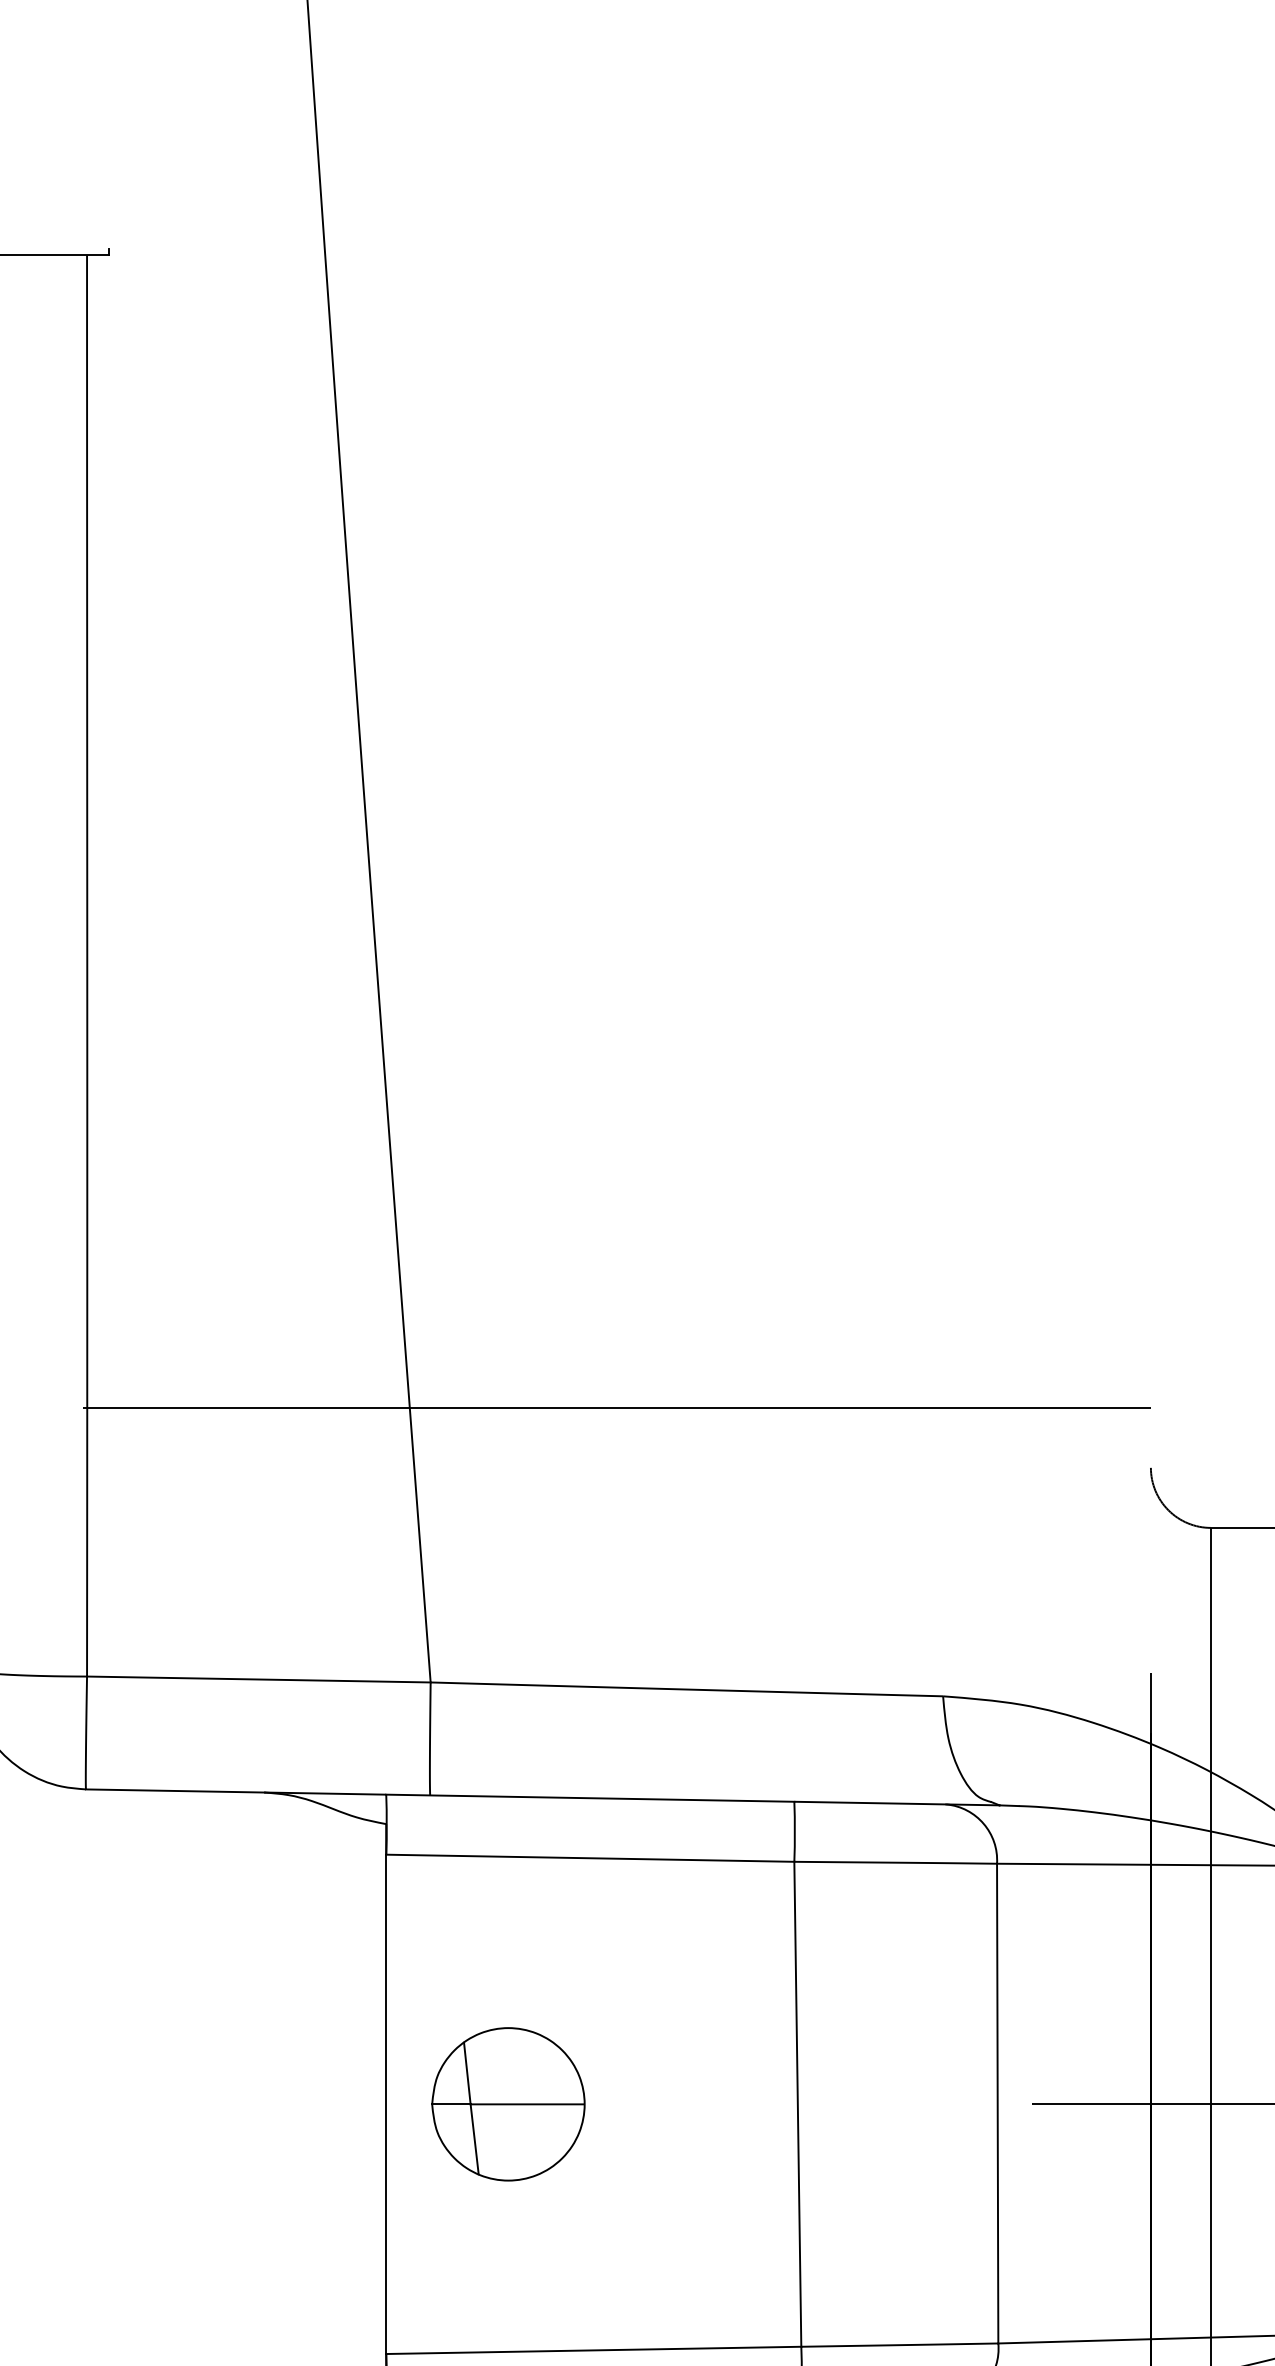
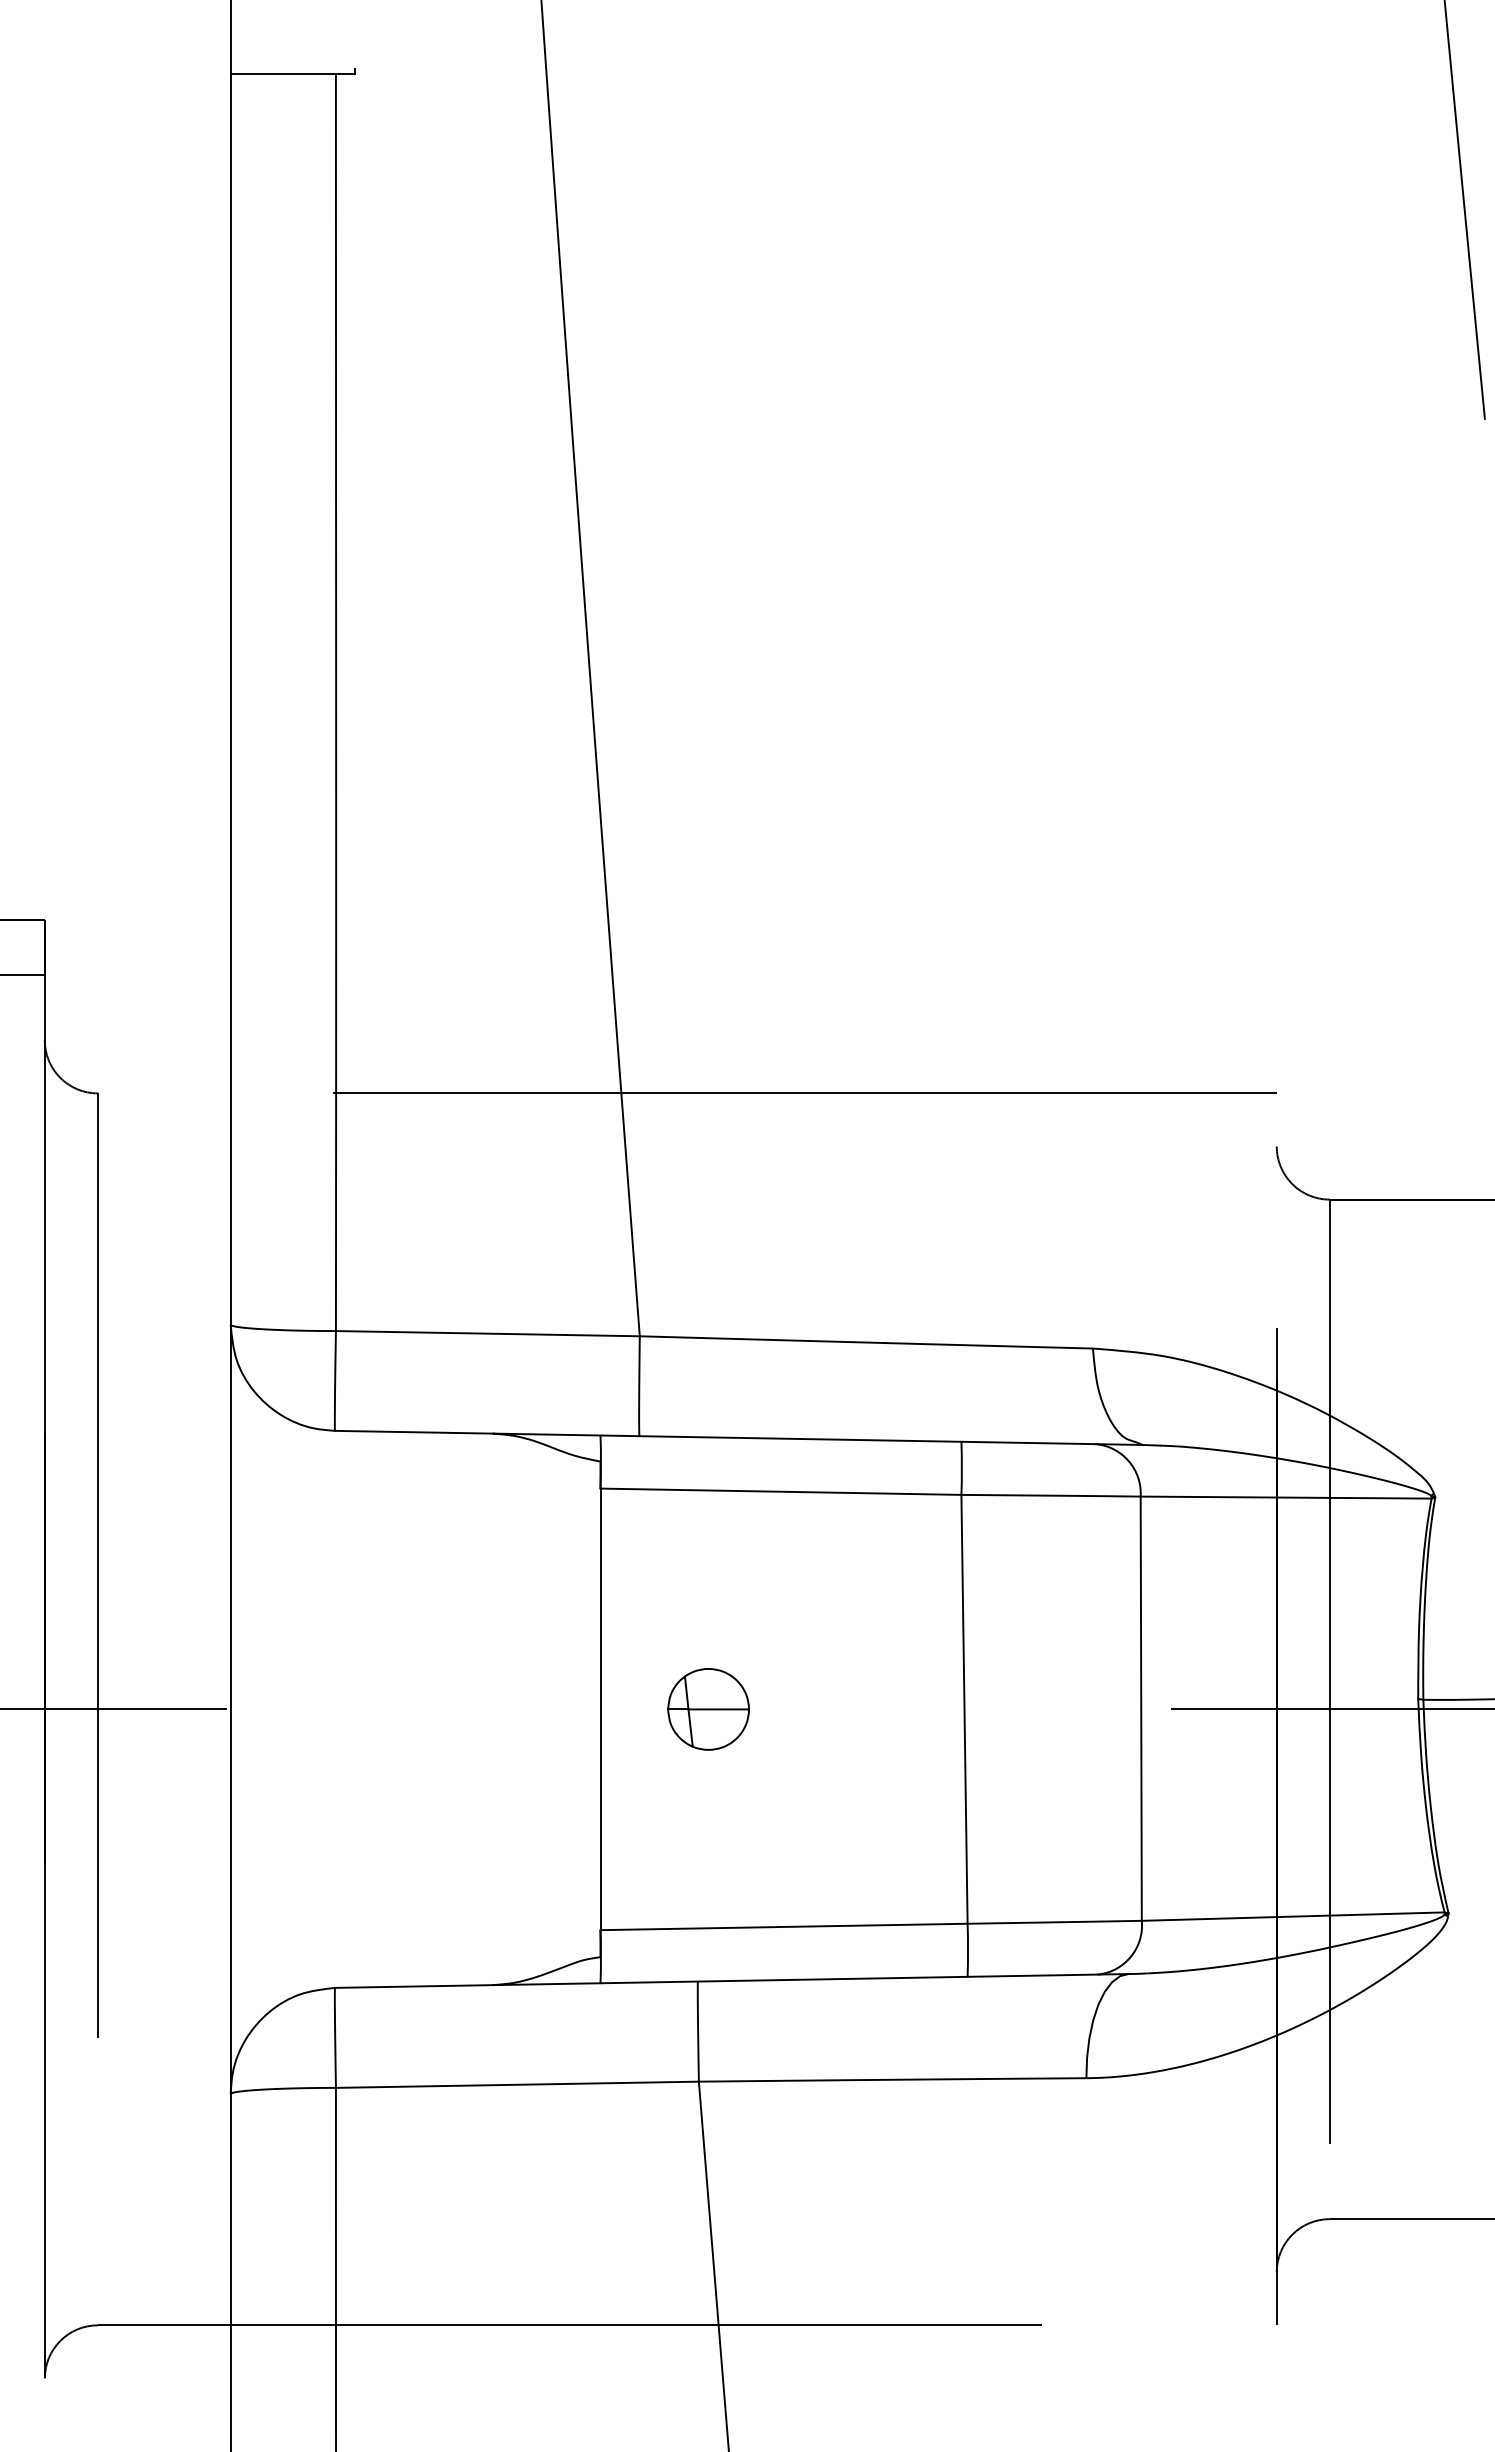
part: (508, 2104) -> (708, 1709), size x0.6

